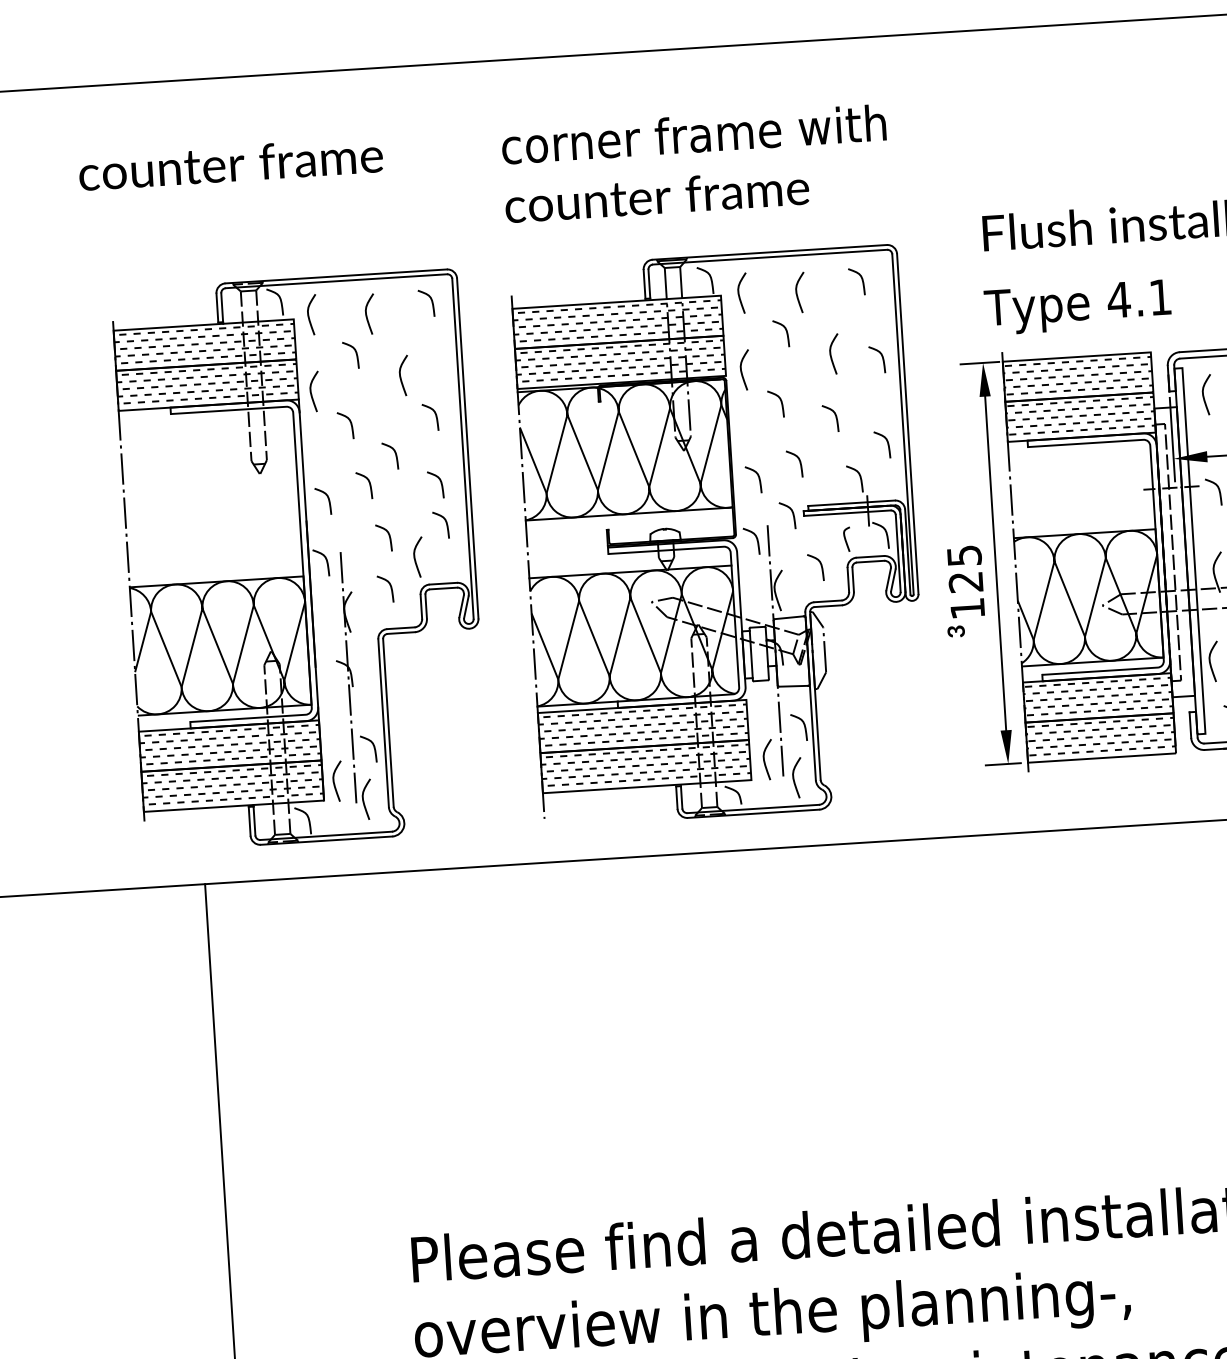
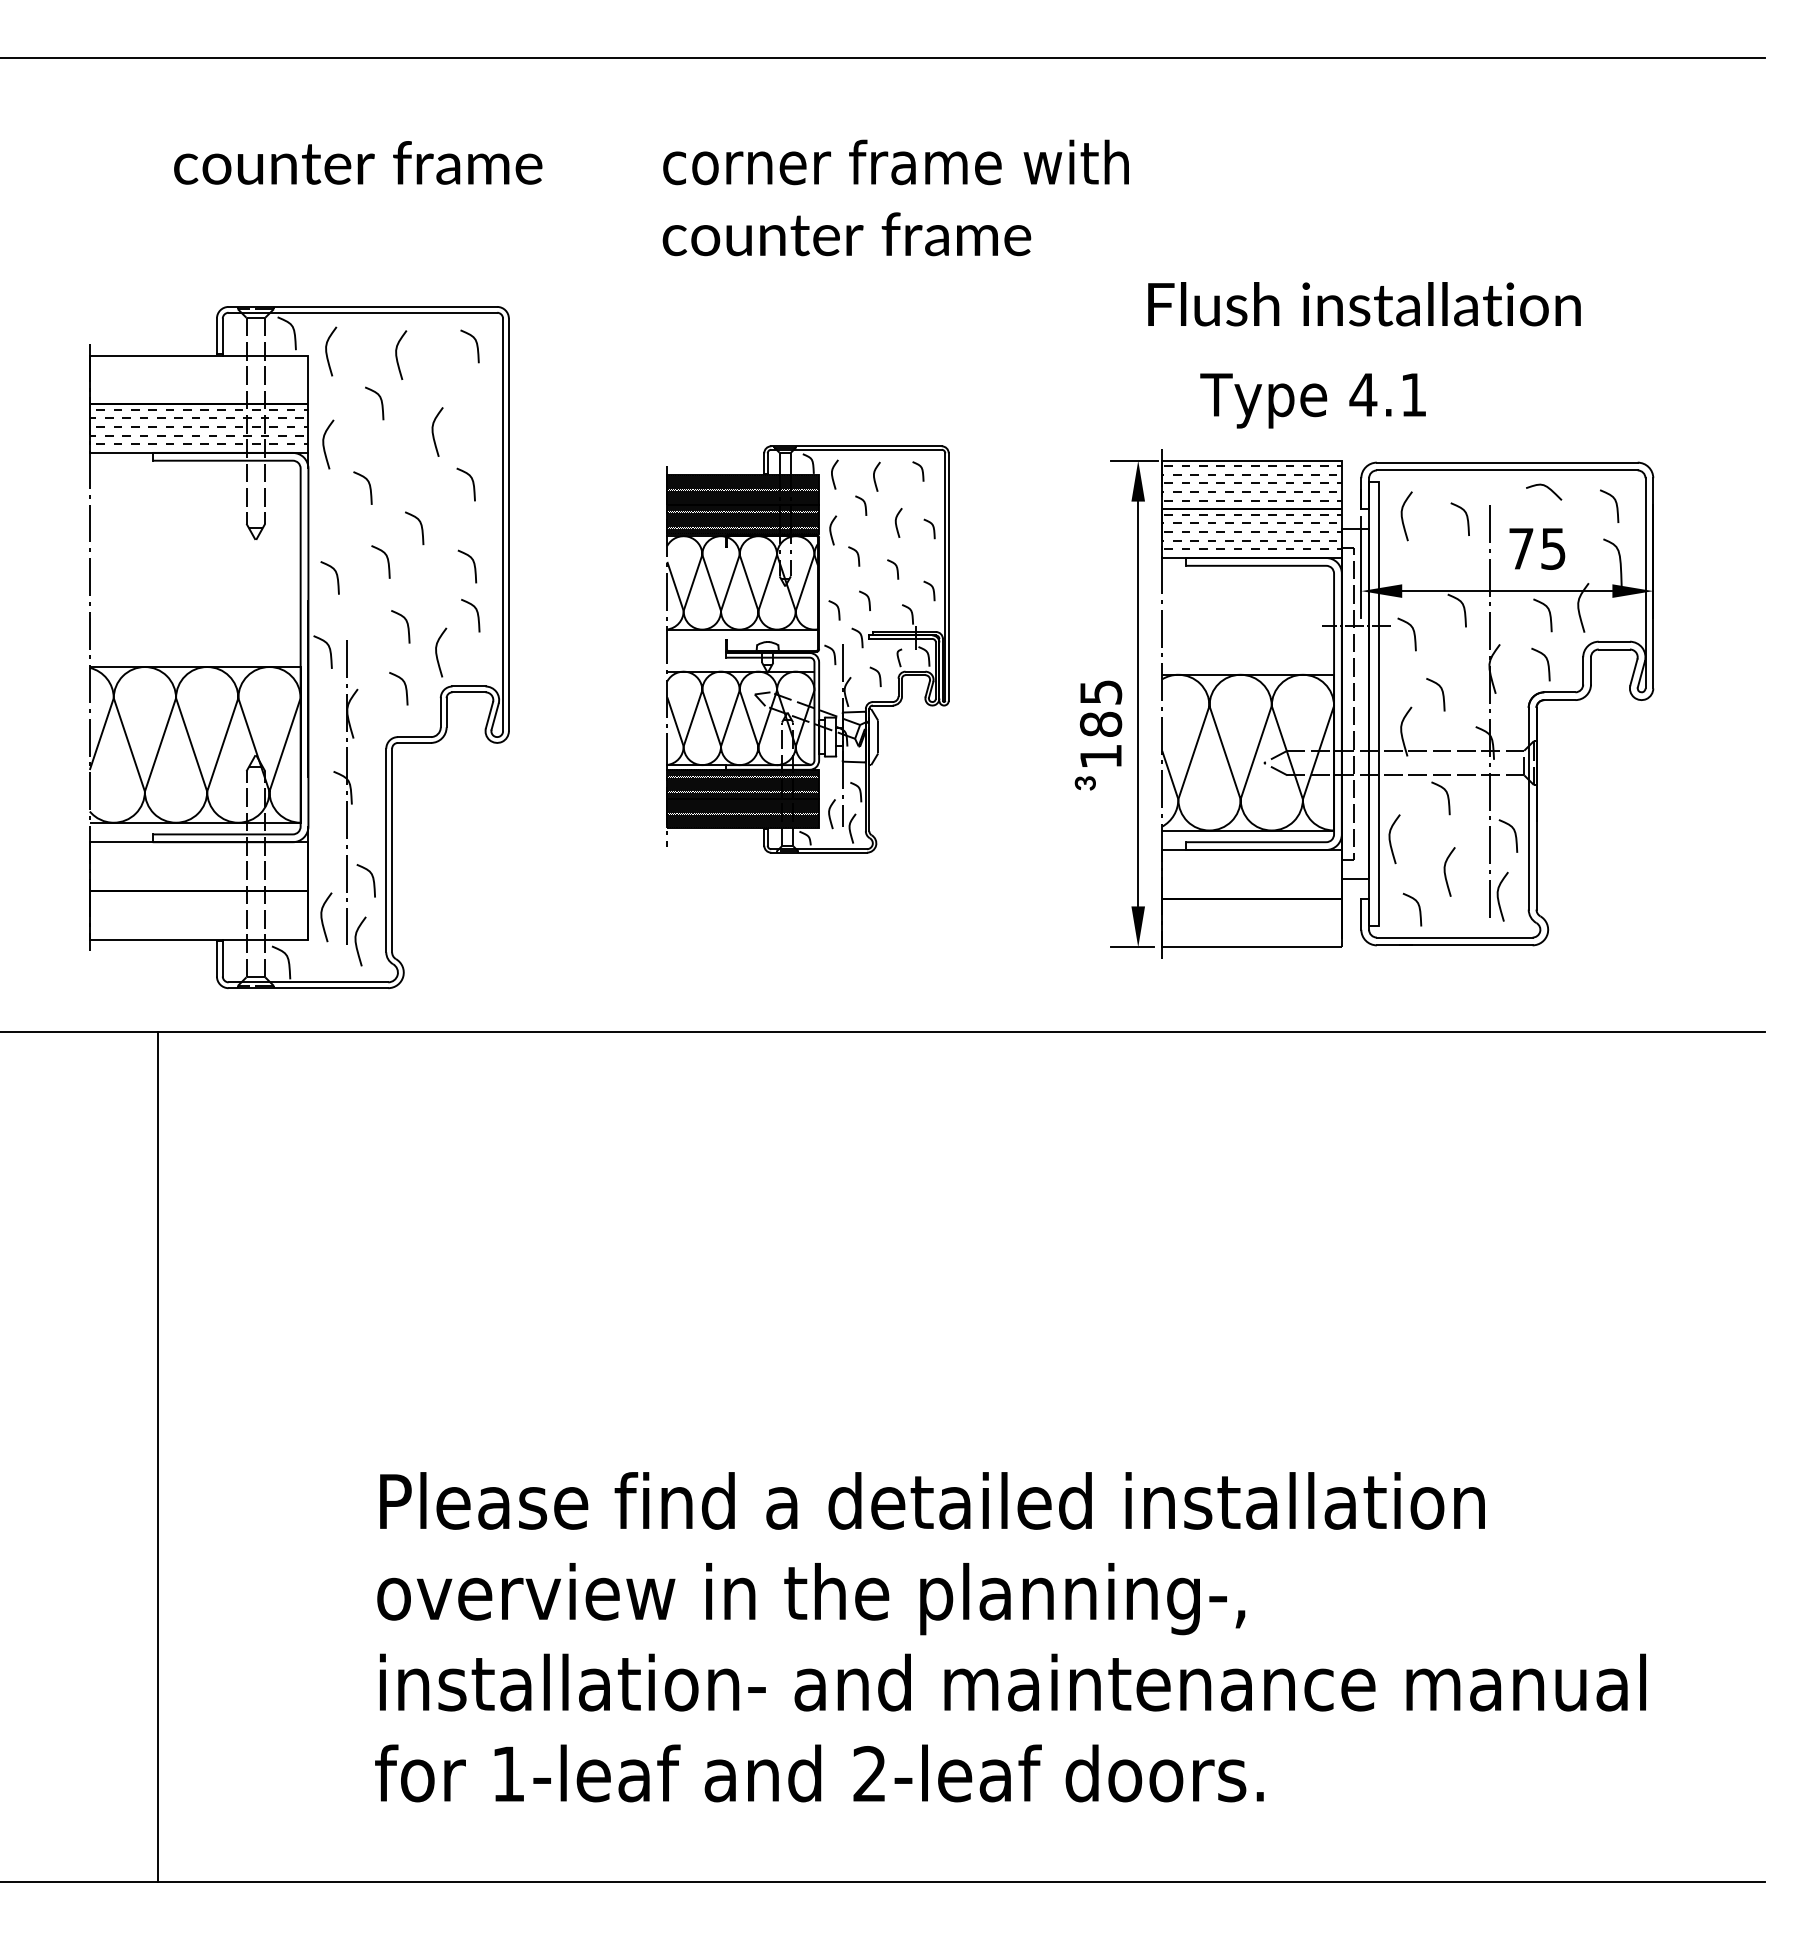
text: (231, 163) -> (358, 162), moved
text: (695, 163) -> (895, 197), moved
text: (1077, 307) -> (1312, 400), moved
hatch: (204, 343) -> (198, 378), removed
part: (720, 535) -> (807, 649), size x0.6
text: (965, 581) -> (1100, 723), 125 -> 185
hatch: (1097, 696) -> (1251, 872), removed
hatch: (1100, 736) -> (1251, 921), removed
hatch: (229, 744) -> (198, 864), removed
hatch: (232, 784) -> (198, 913), removed

